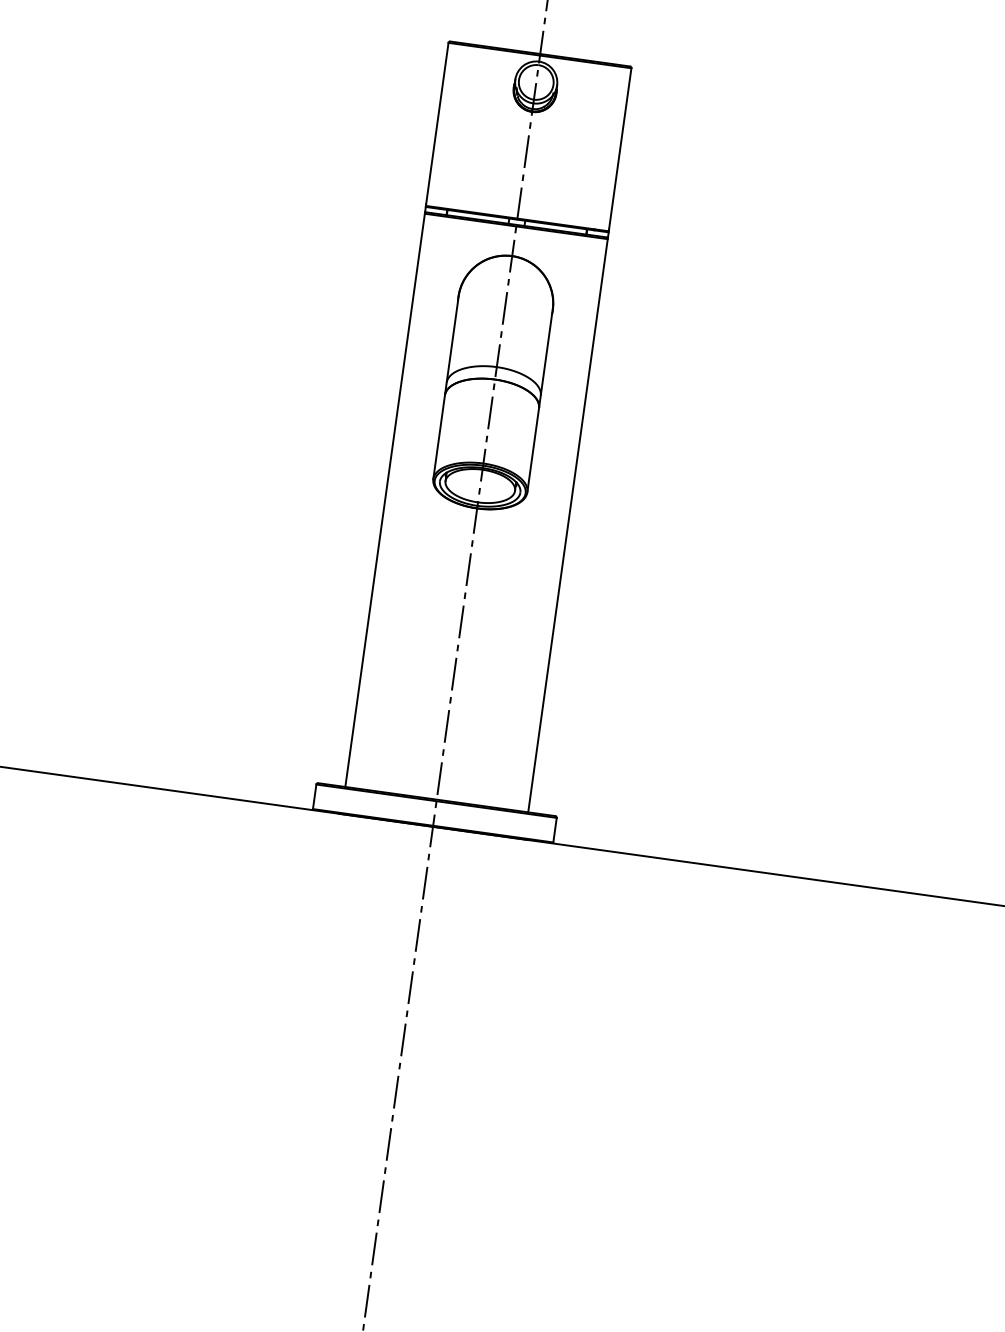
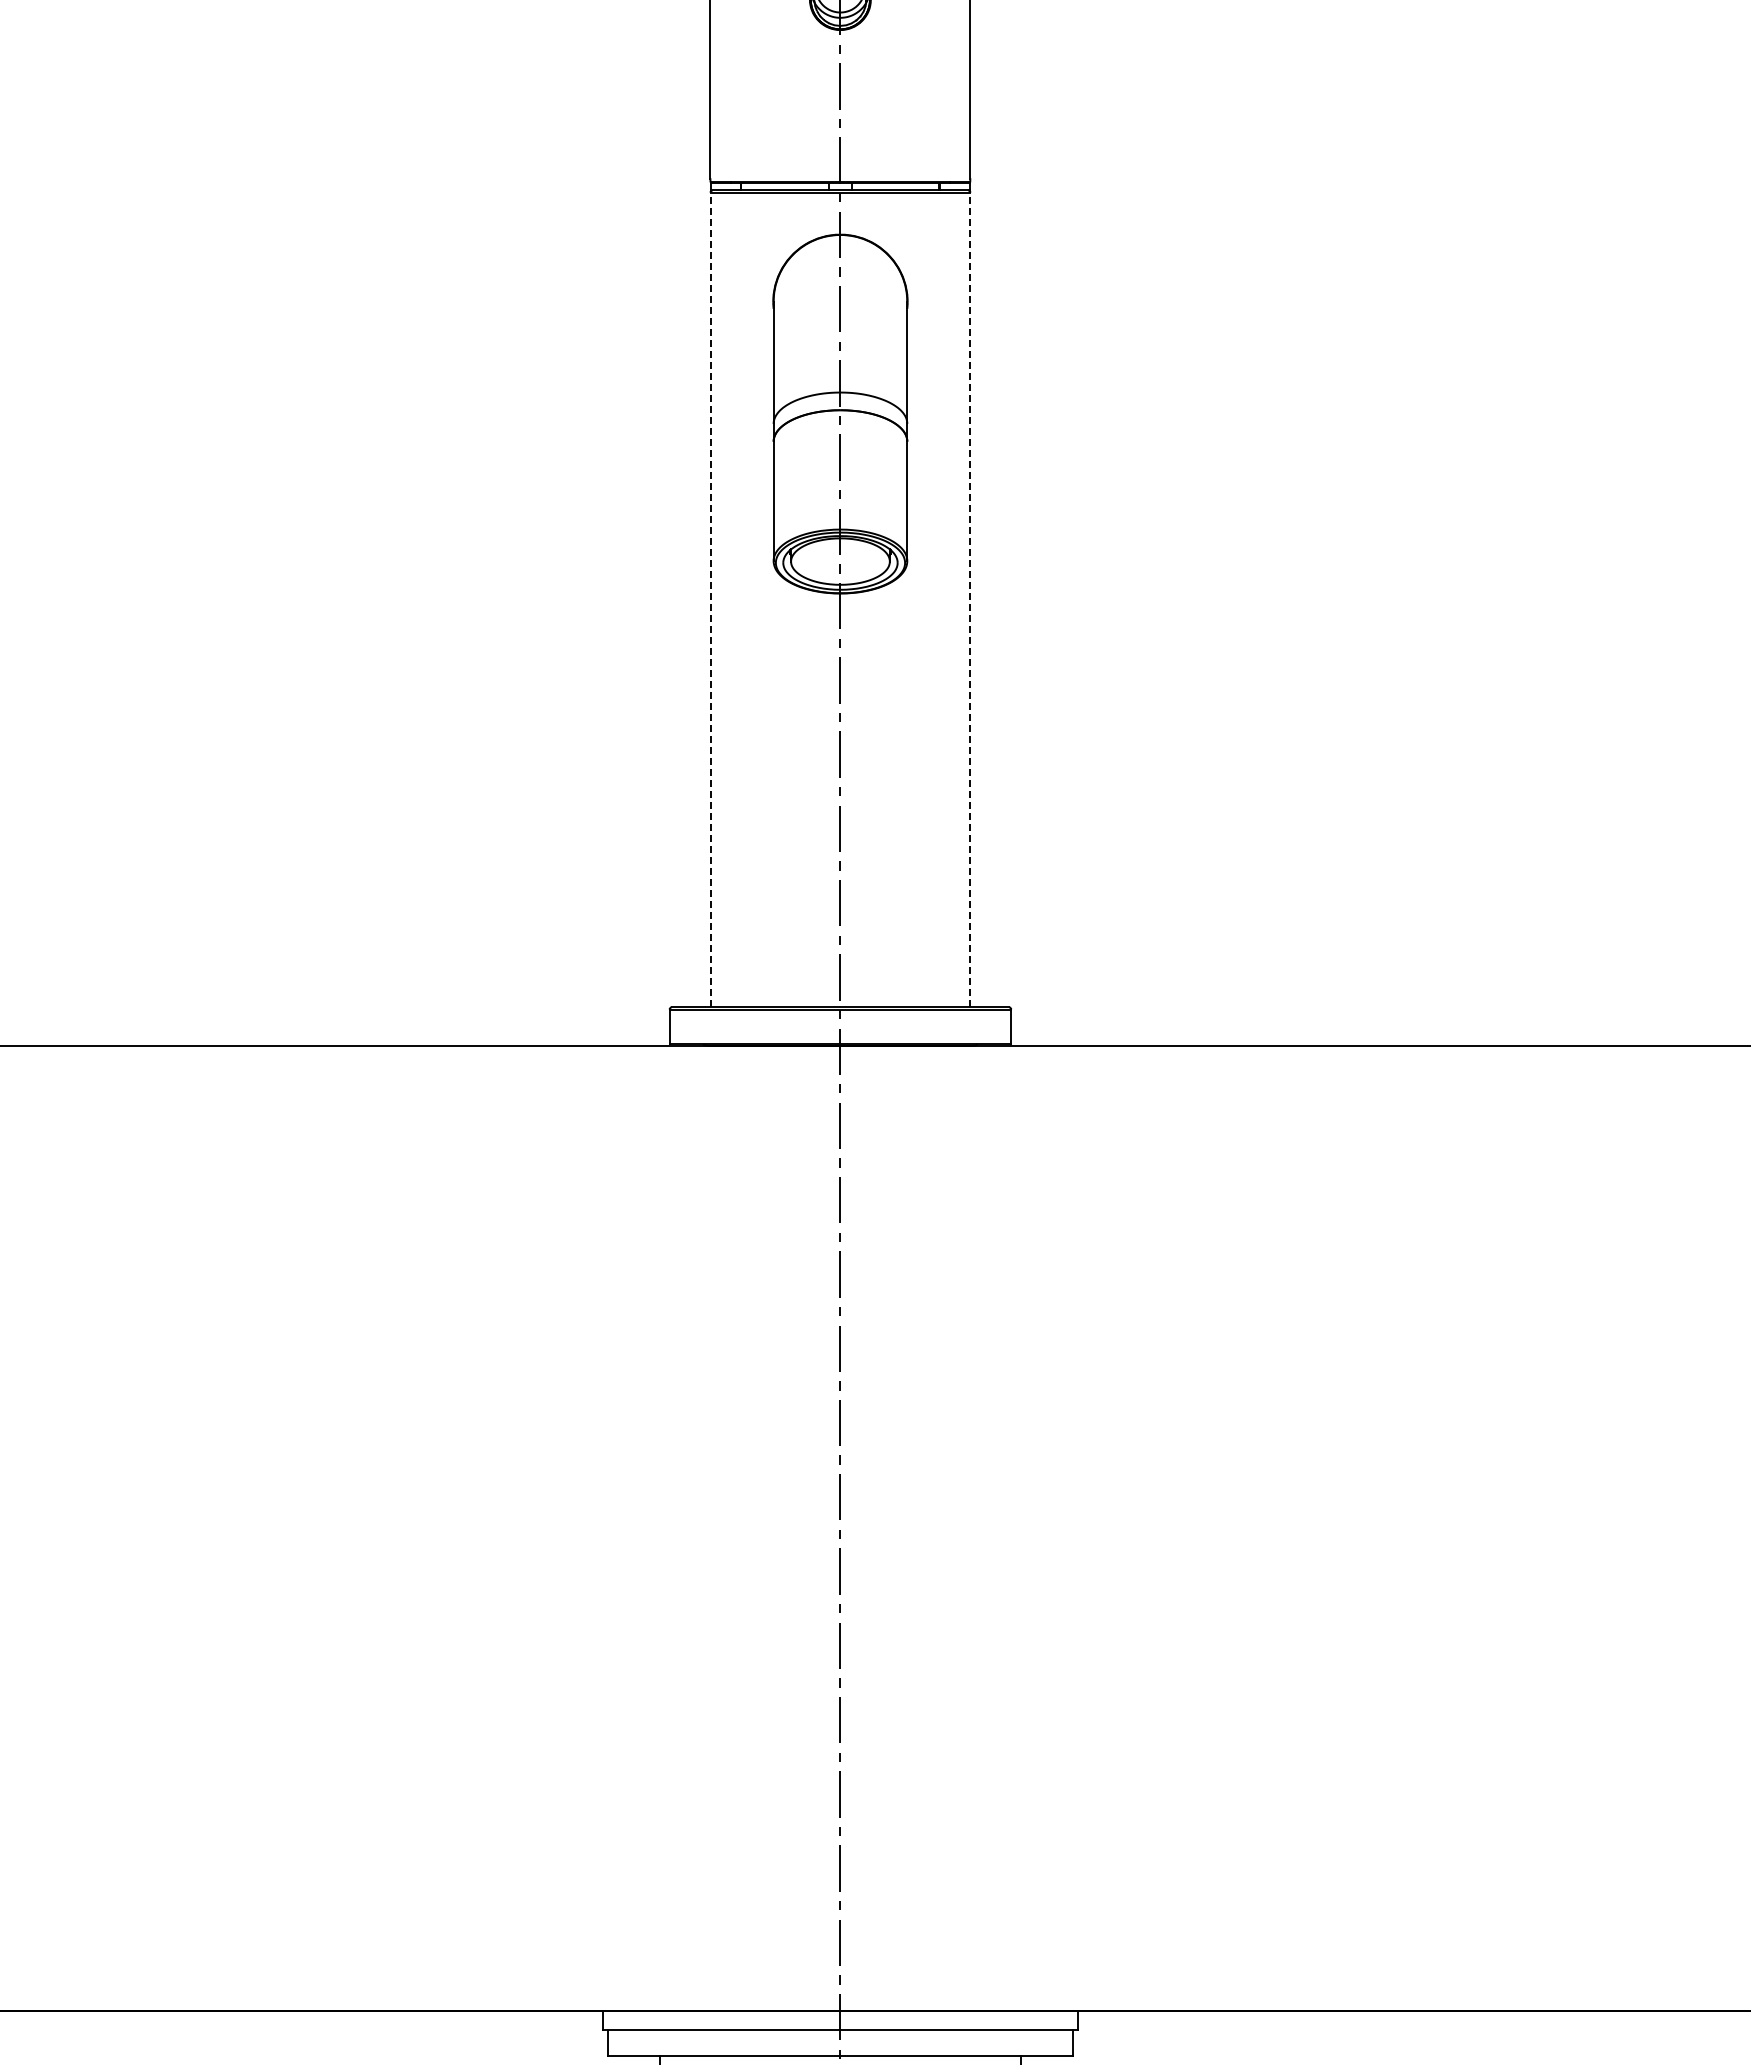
line: (385, 500) -> (710, 599), solid -> dashed
line: (568, 525) -> (970, 599), solid -> dashed

